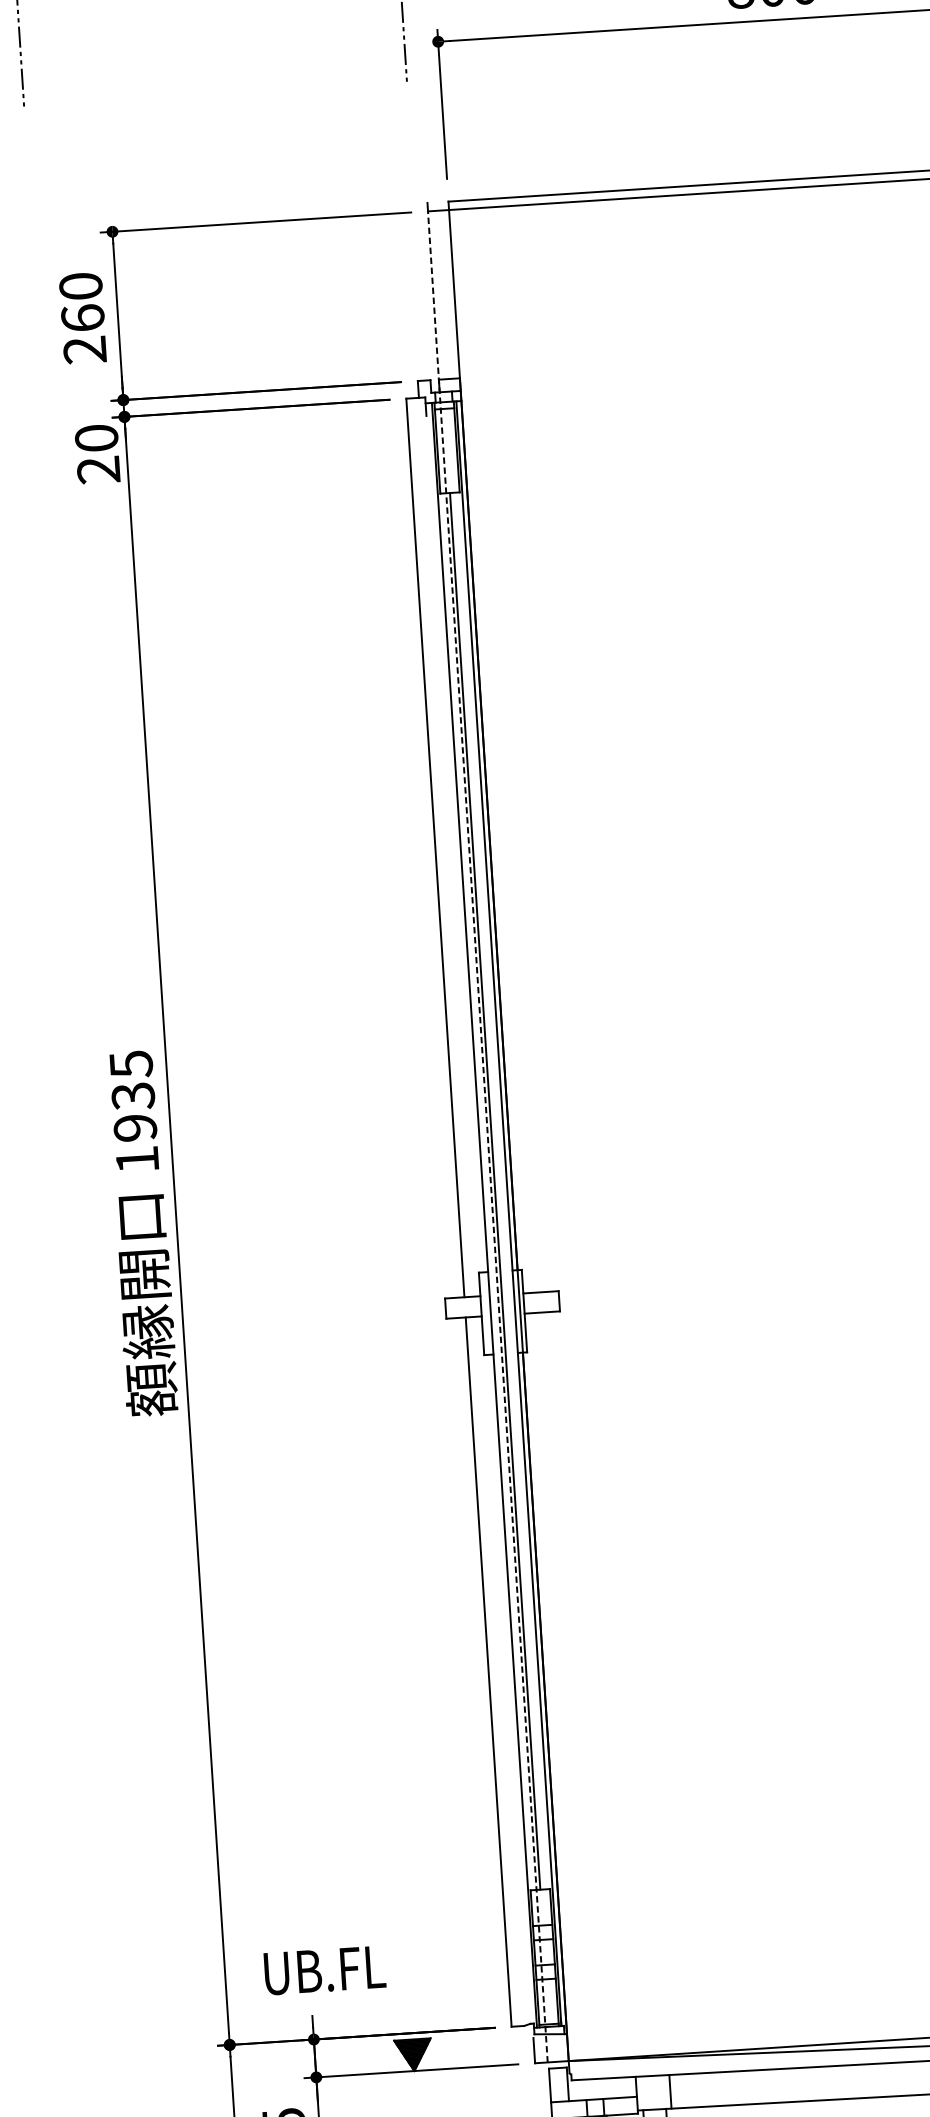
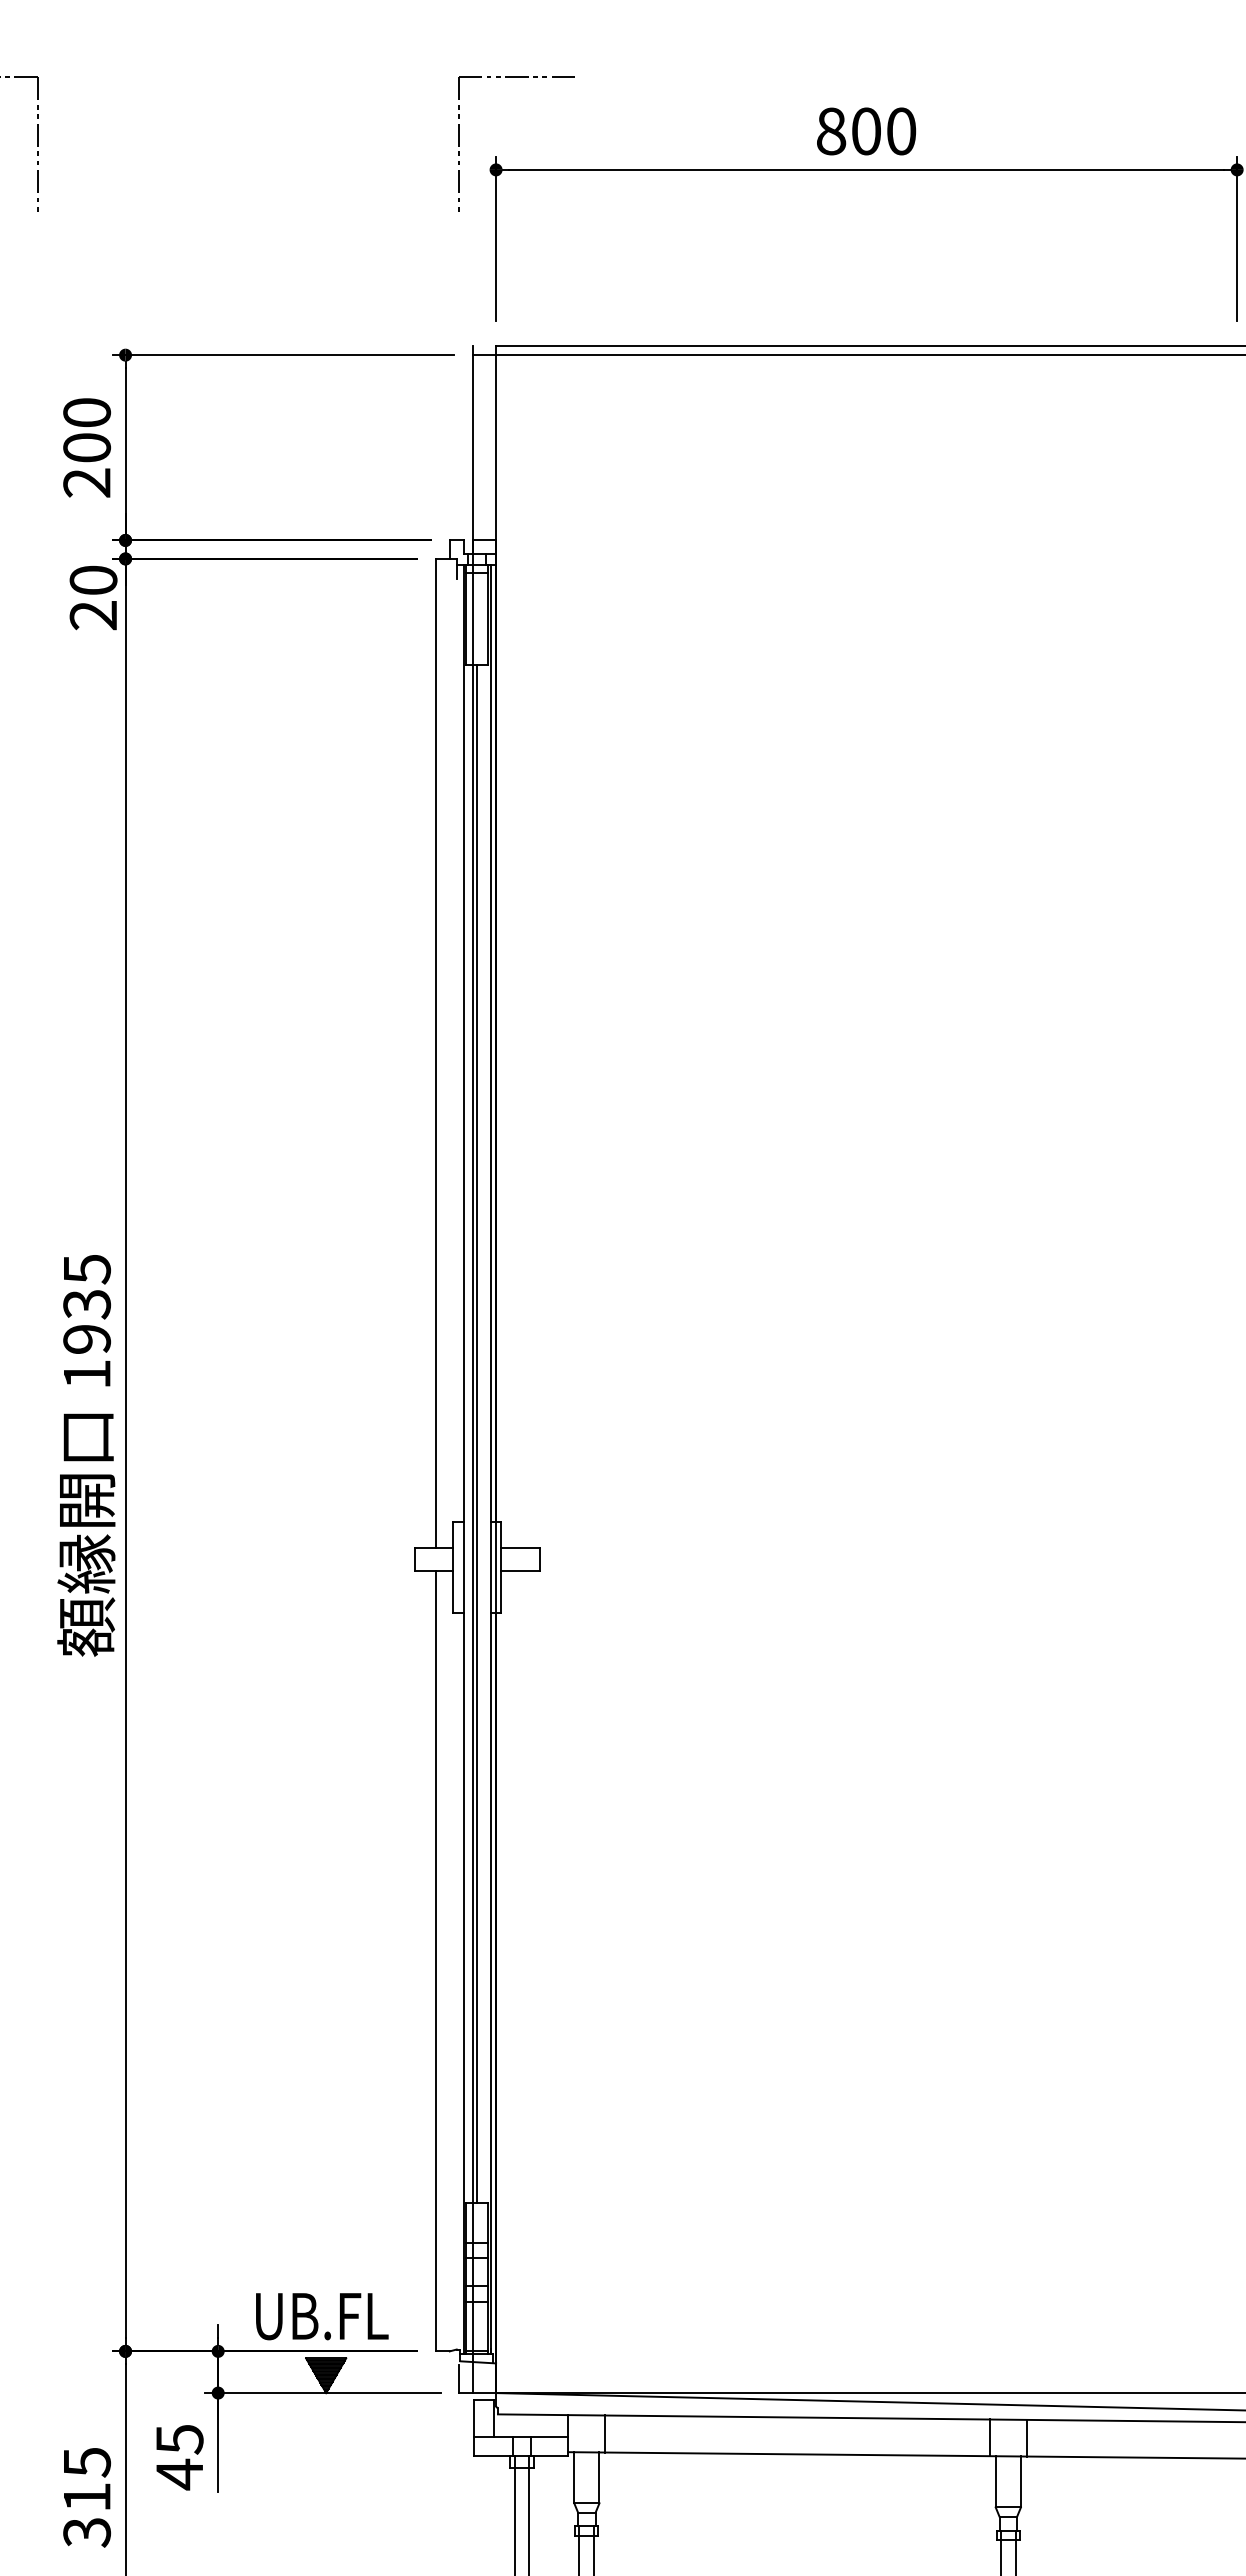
text: (82, 317) -> (86, 447), 260 -> 200
line: (487, 1137) -> (472, 1374), dashed -> solid
text: (325, 1970) -> (322, 2316), moved

